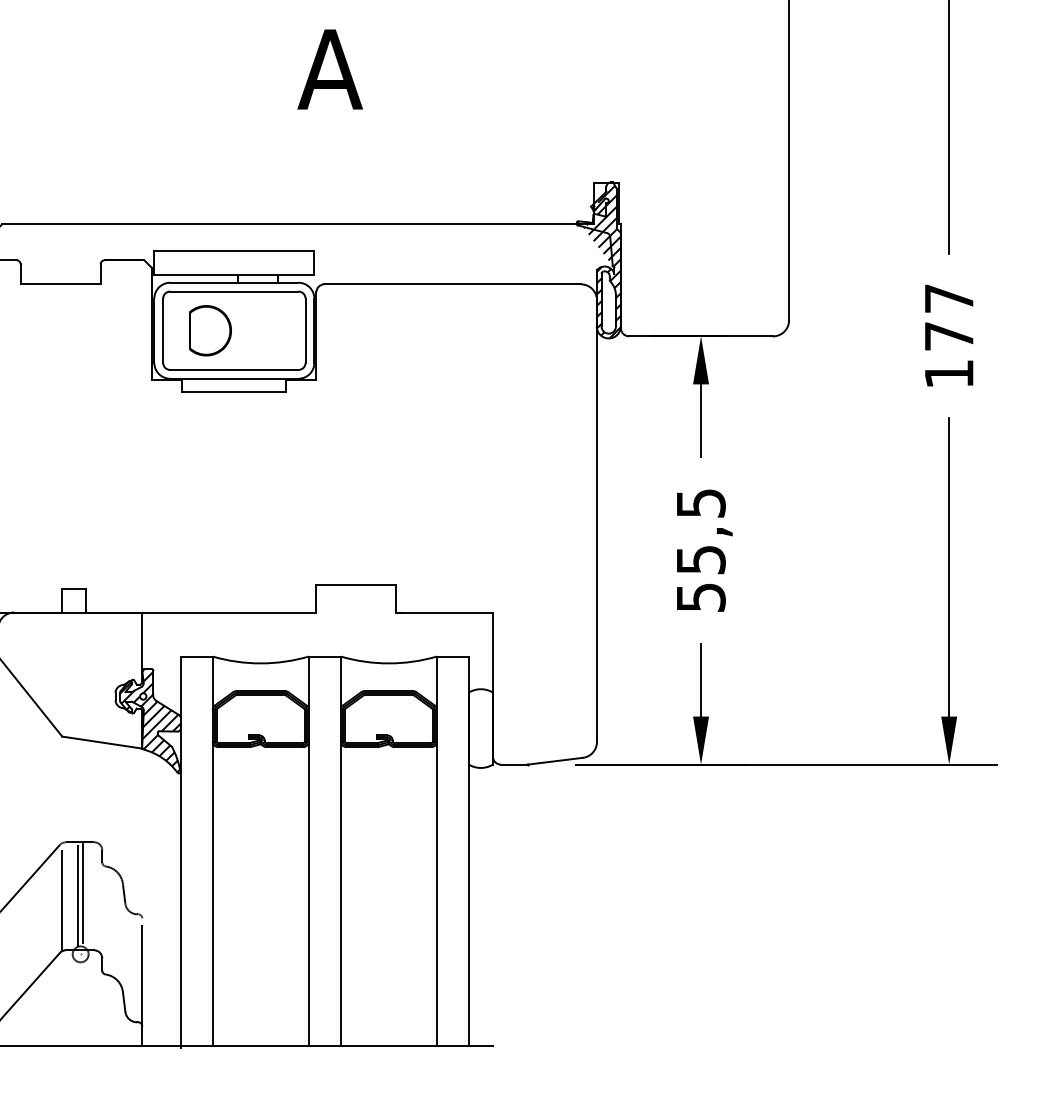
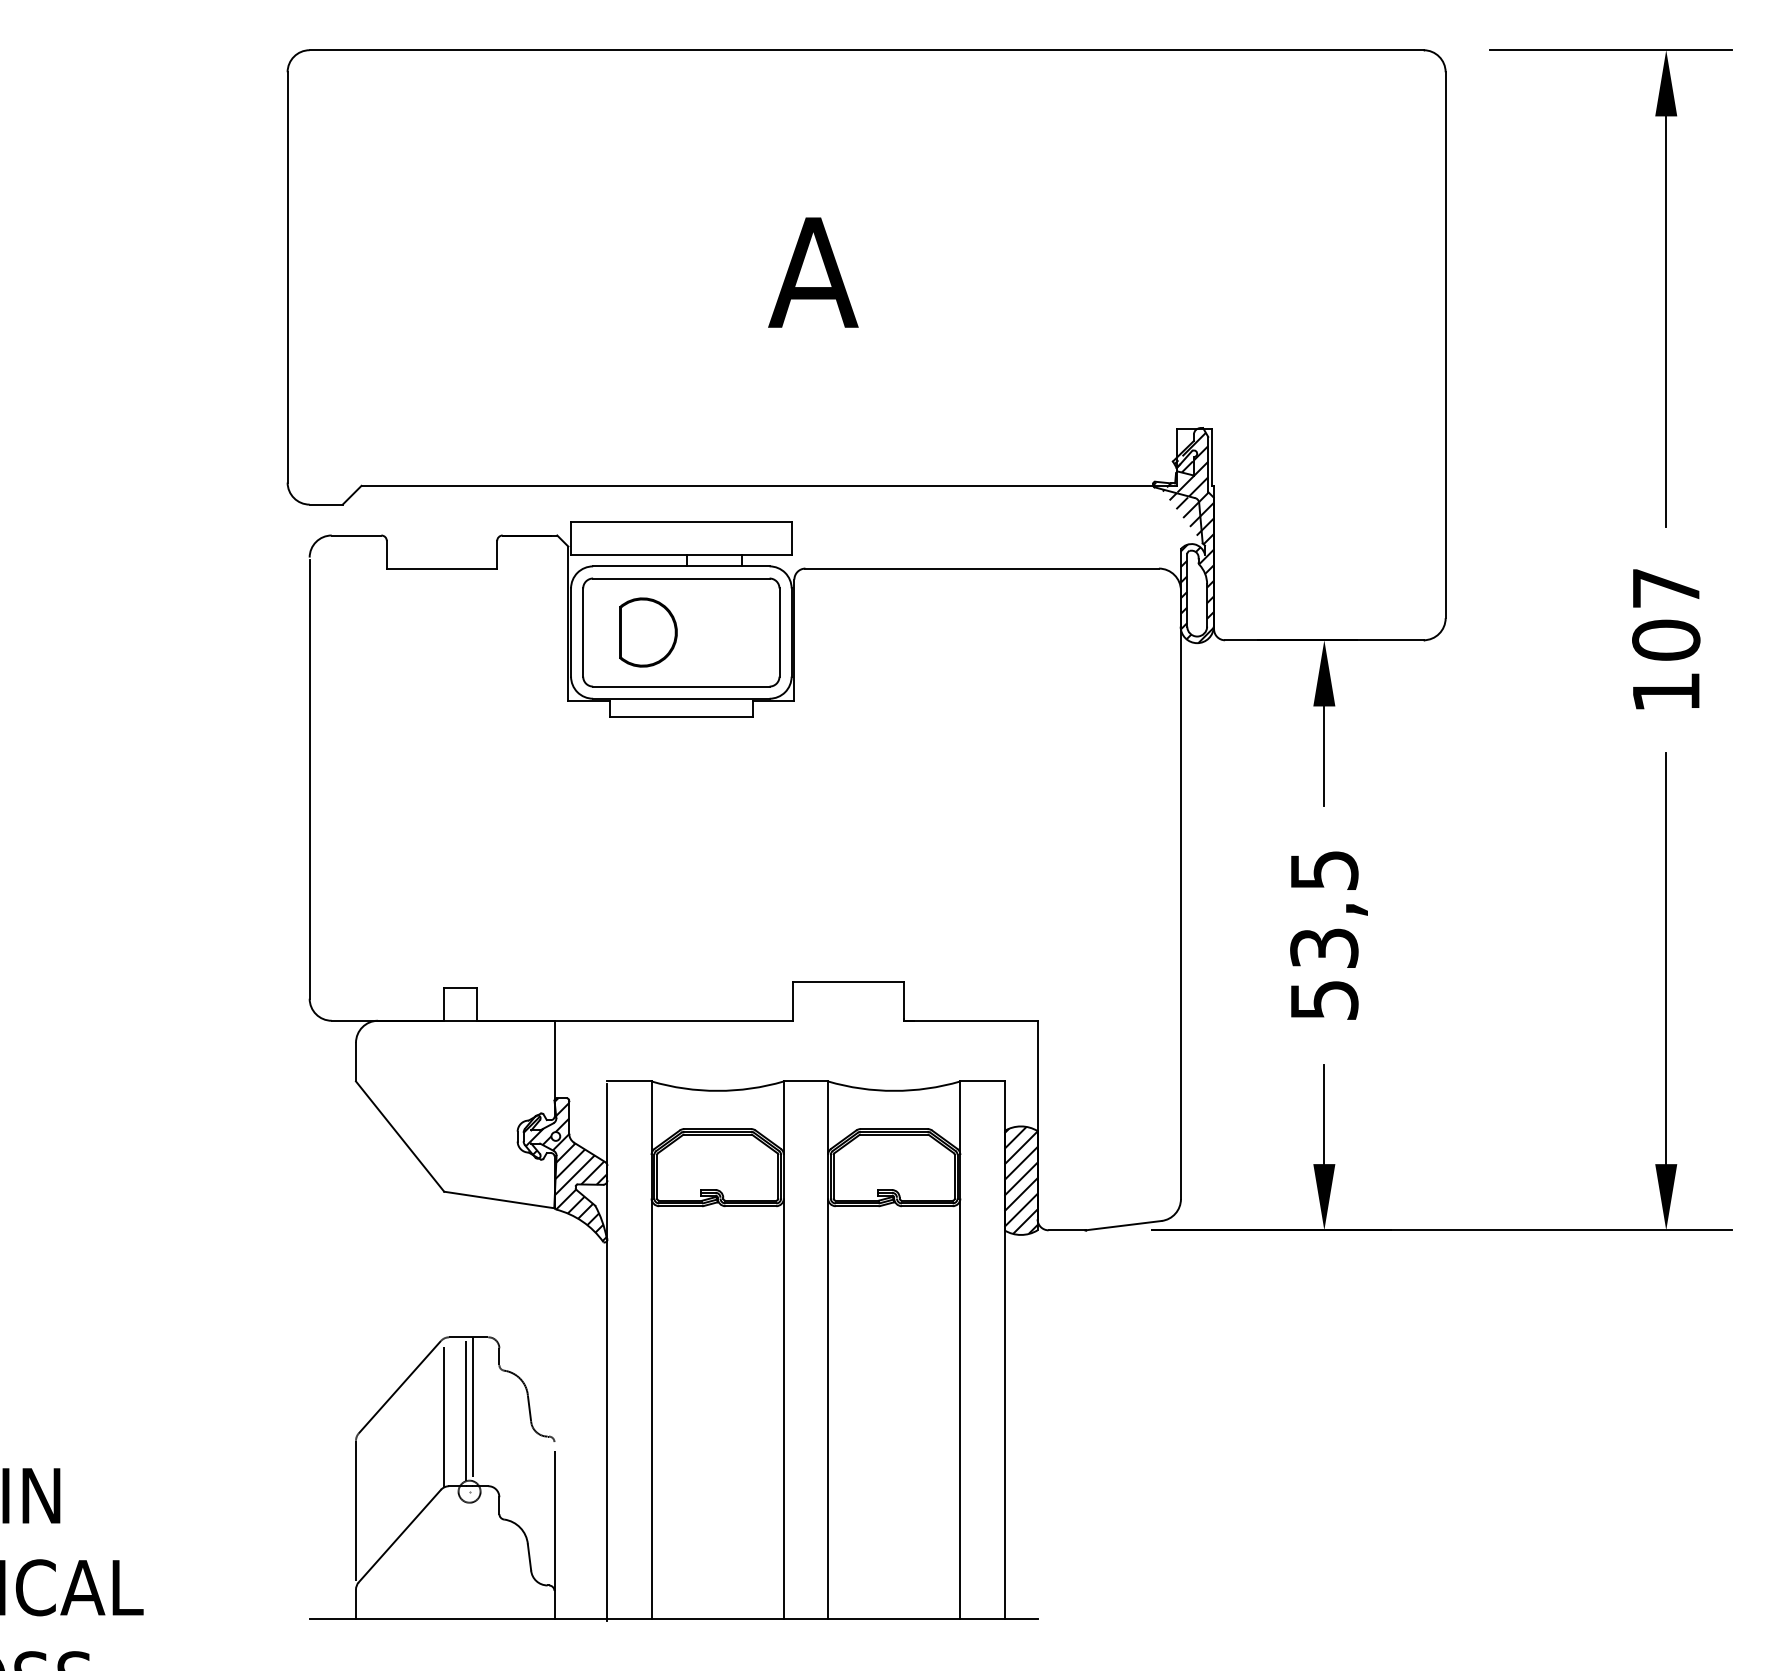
text: (949, 335) -> (1666, 639), 177 -> 107
text: (701, 559) -> (1324, 947), 55,5 -> 53,5
hatch: (480, 727) -> (1020, 1179), added

